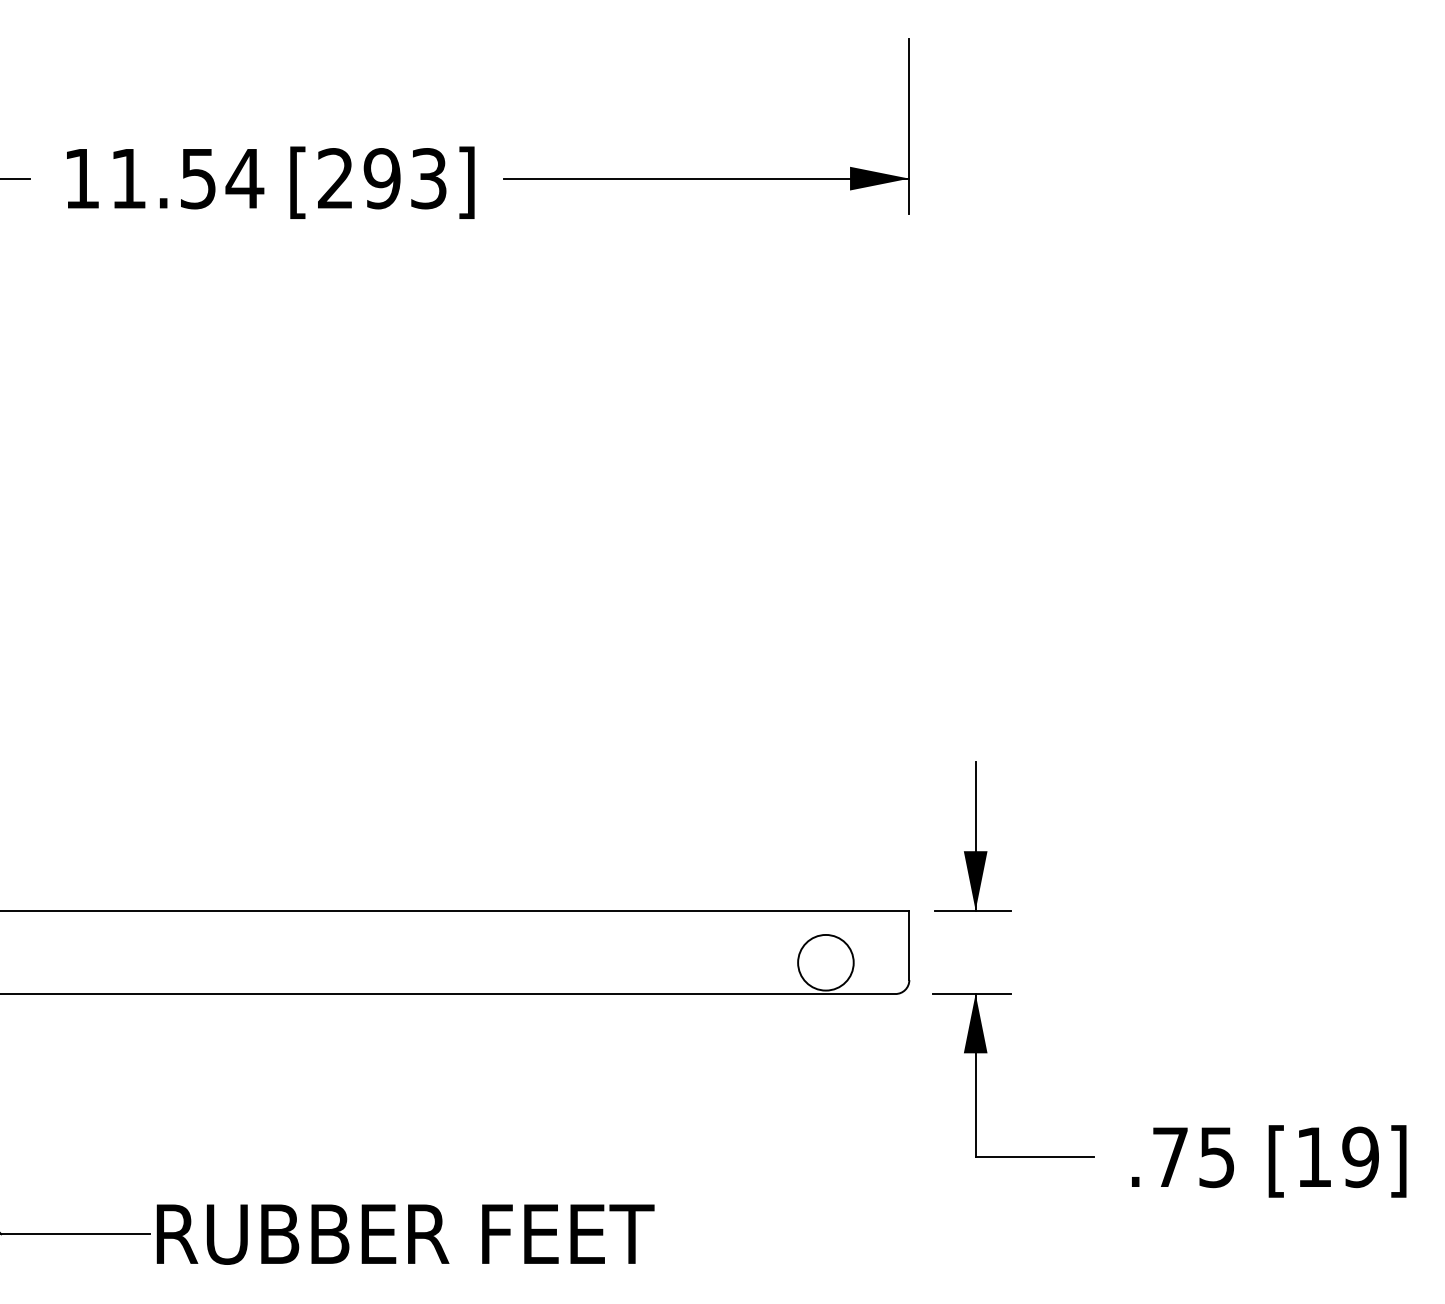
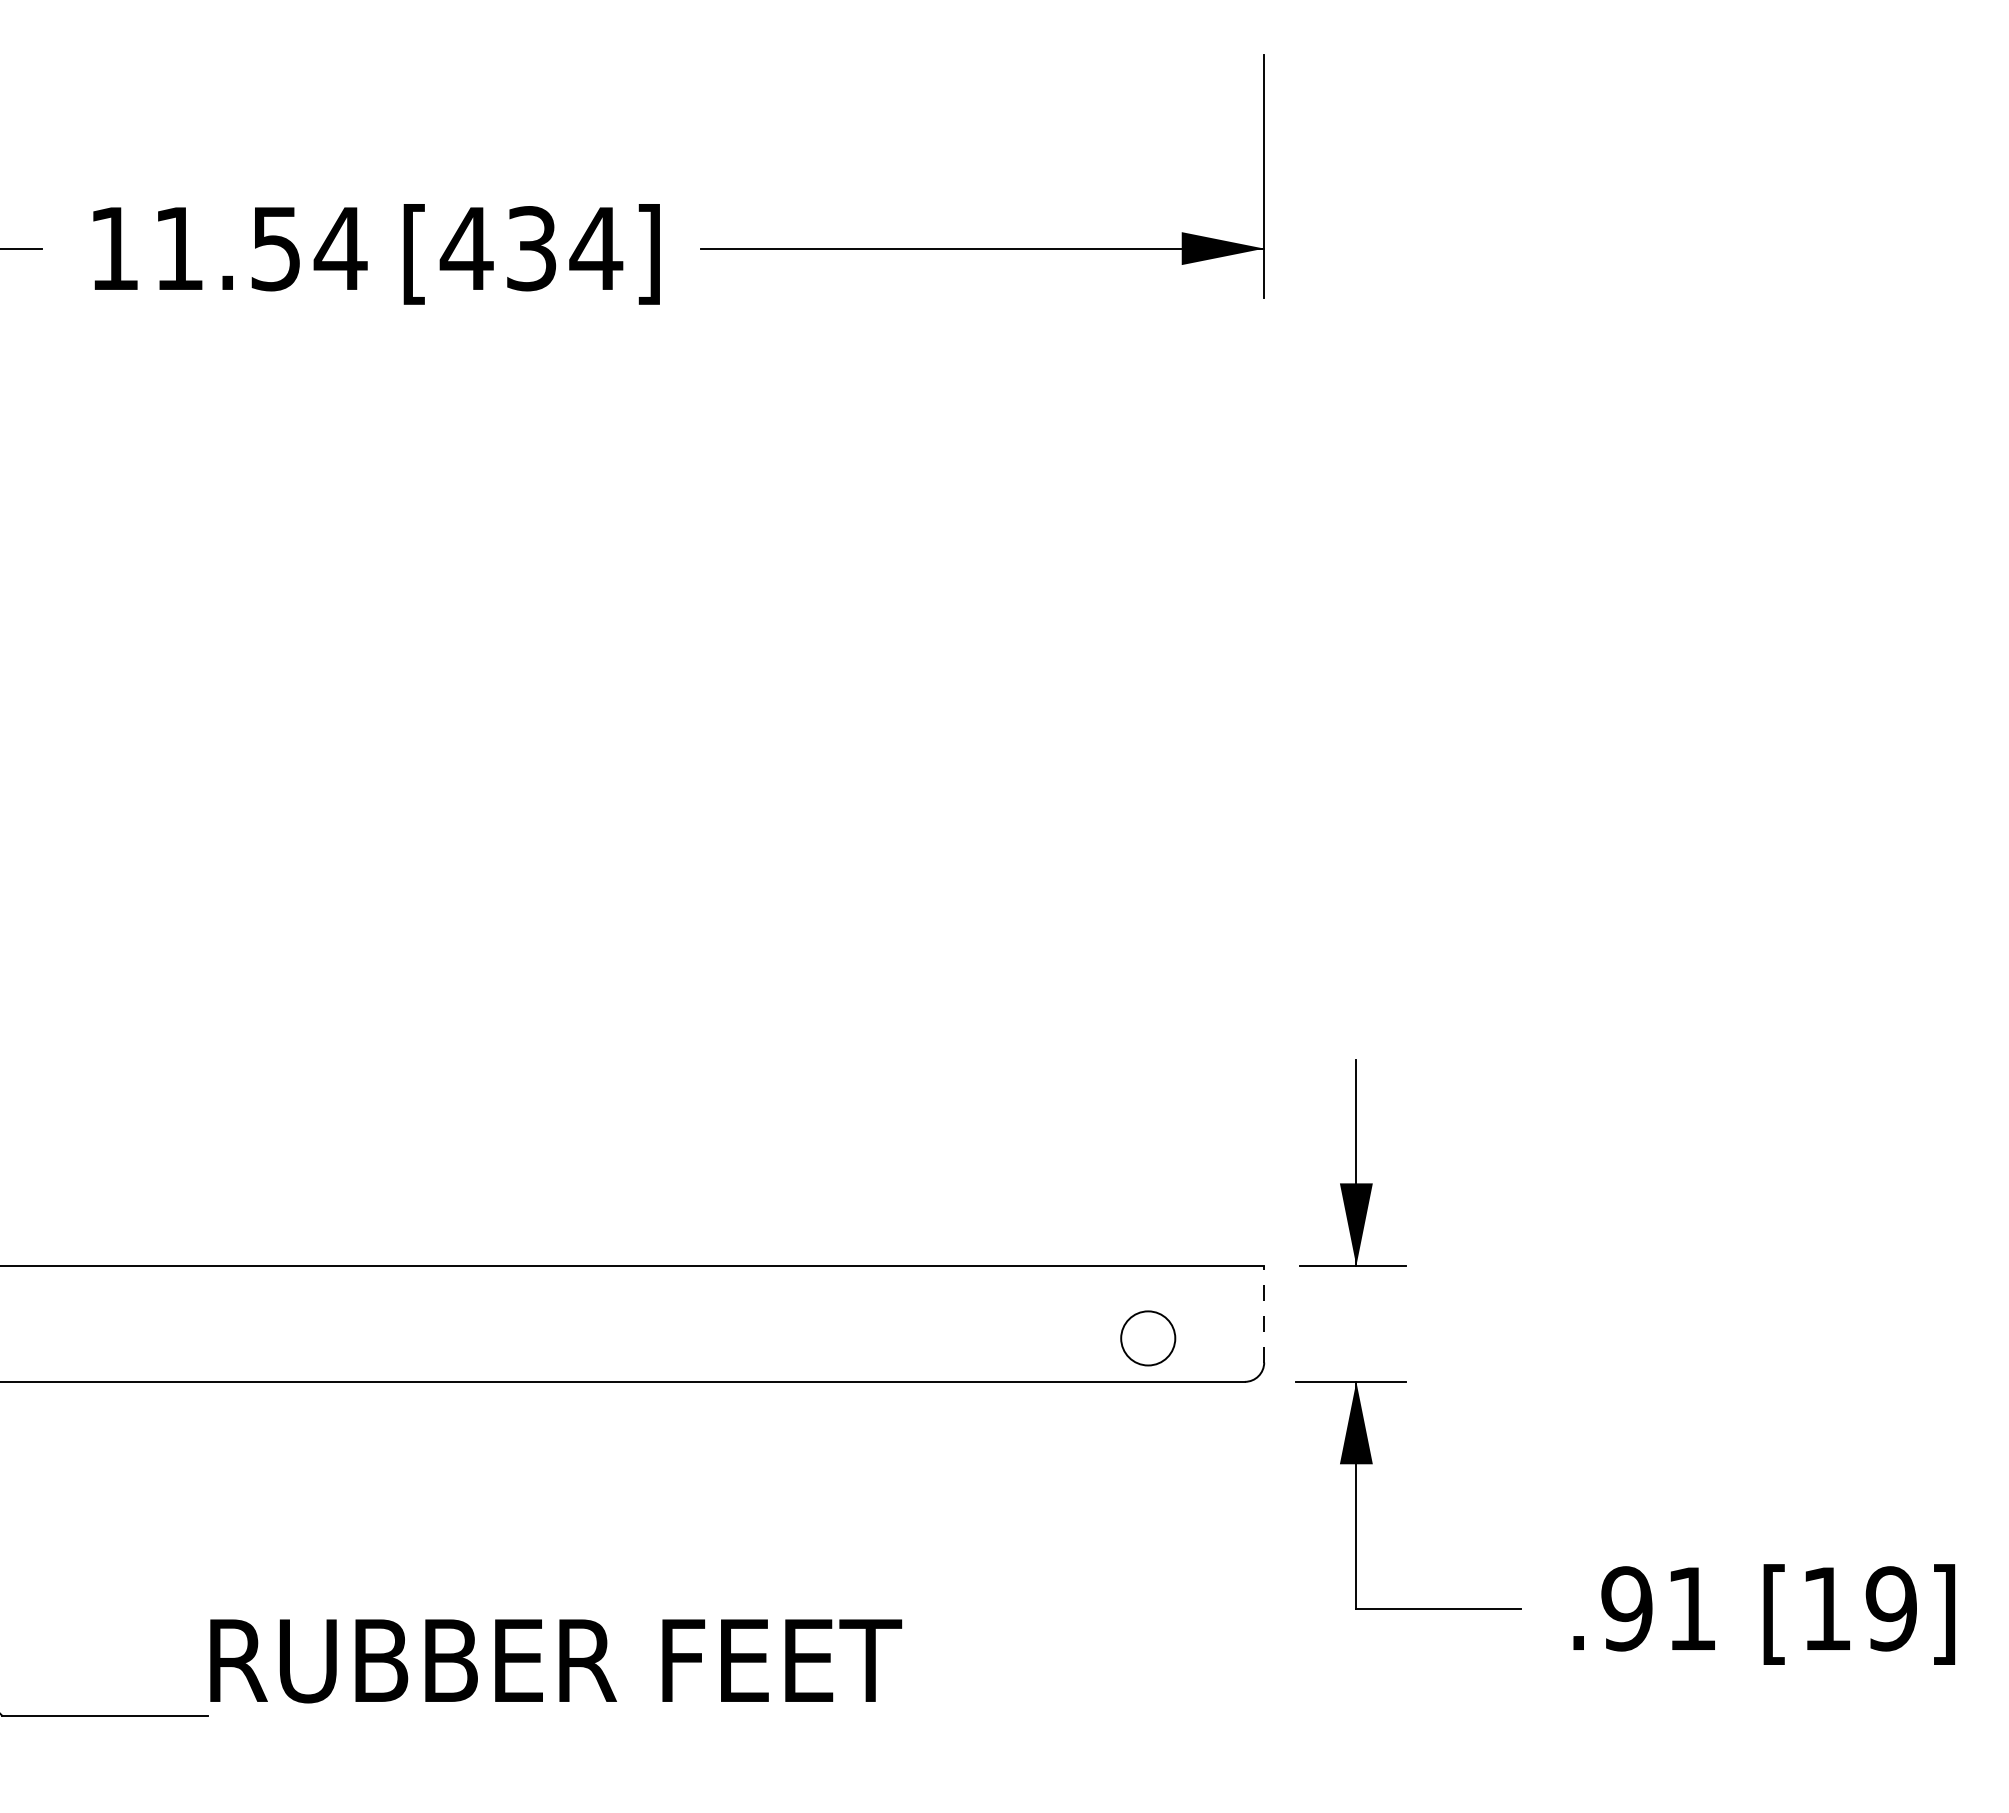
text: (382, 178) -> (531, 248), [293] -> [434]
line: (909, 944) -> (1264, 1313), solid -> dashed
circle: (825, 962) -> (1147, 1338), size x0.7
text: (1193, 1157) -> (1658, 1608), .75 -> .91
text: (405, 1234) -> (556, 1661), moved

